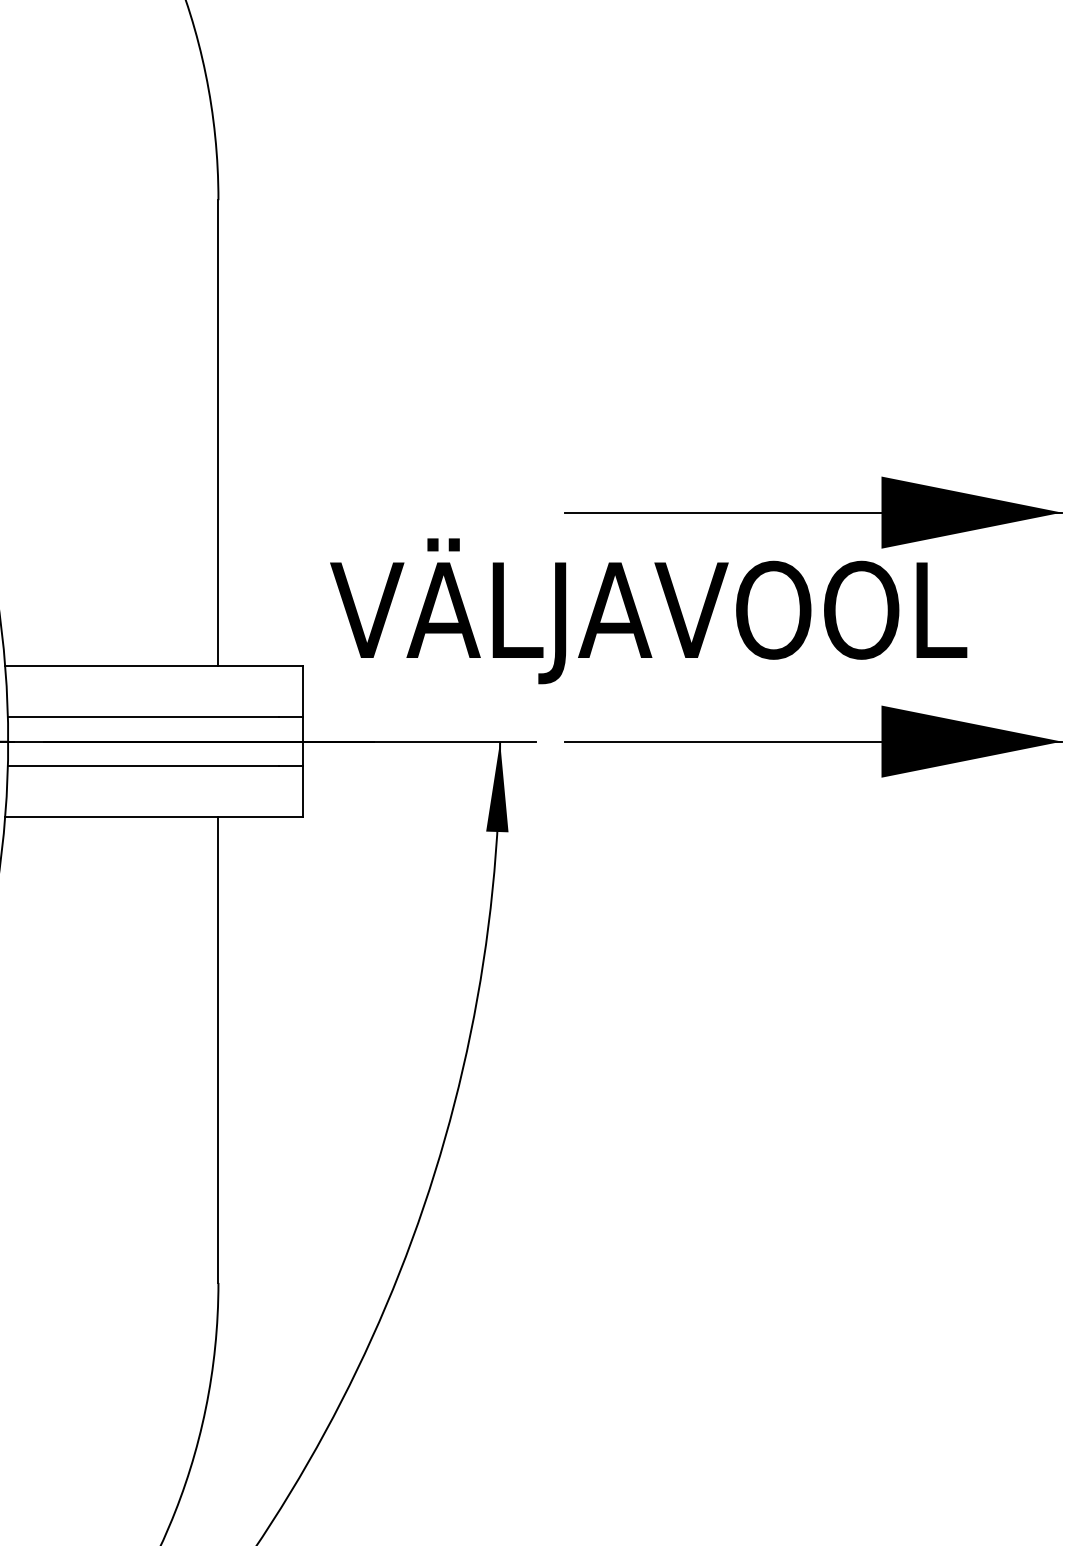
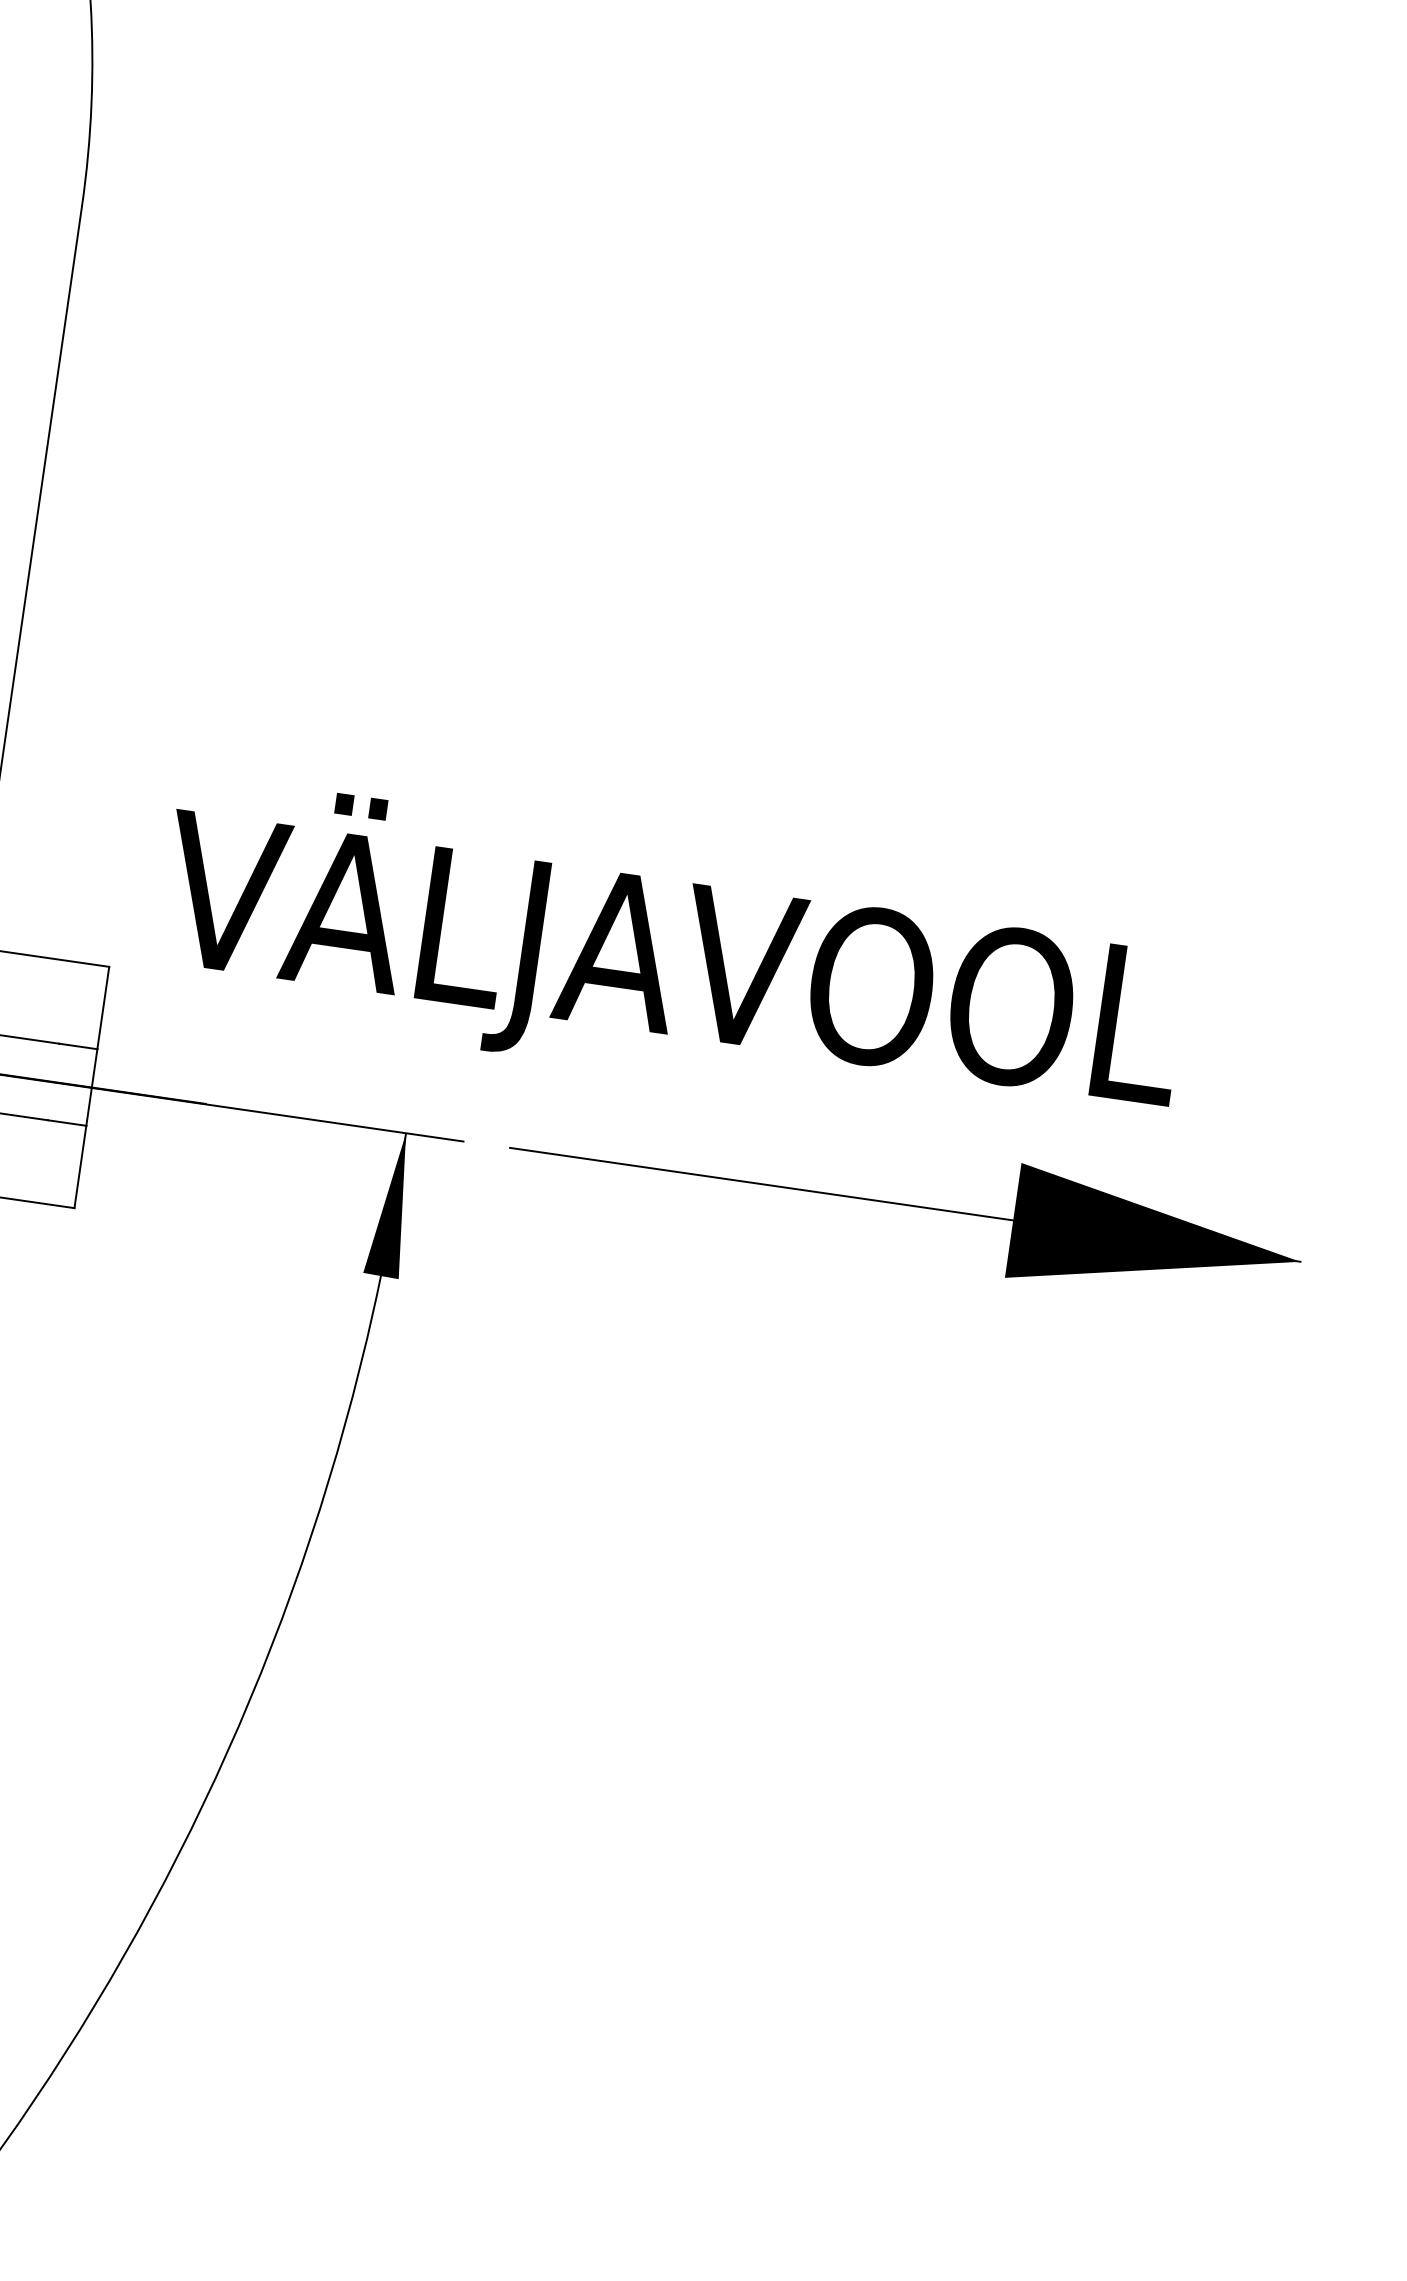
part: (813, 512) -> (957, 840), removed

